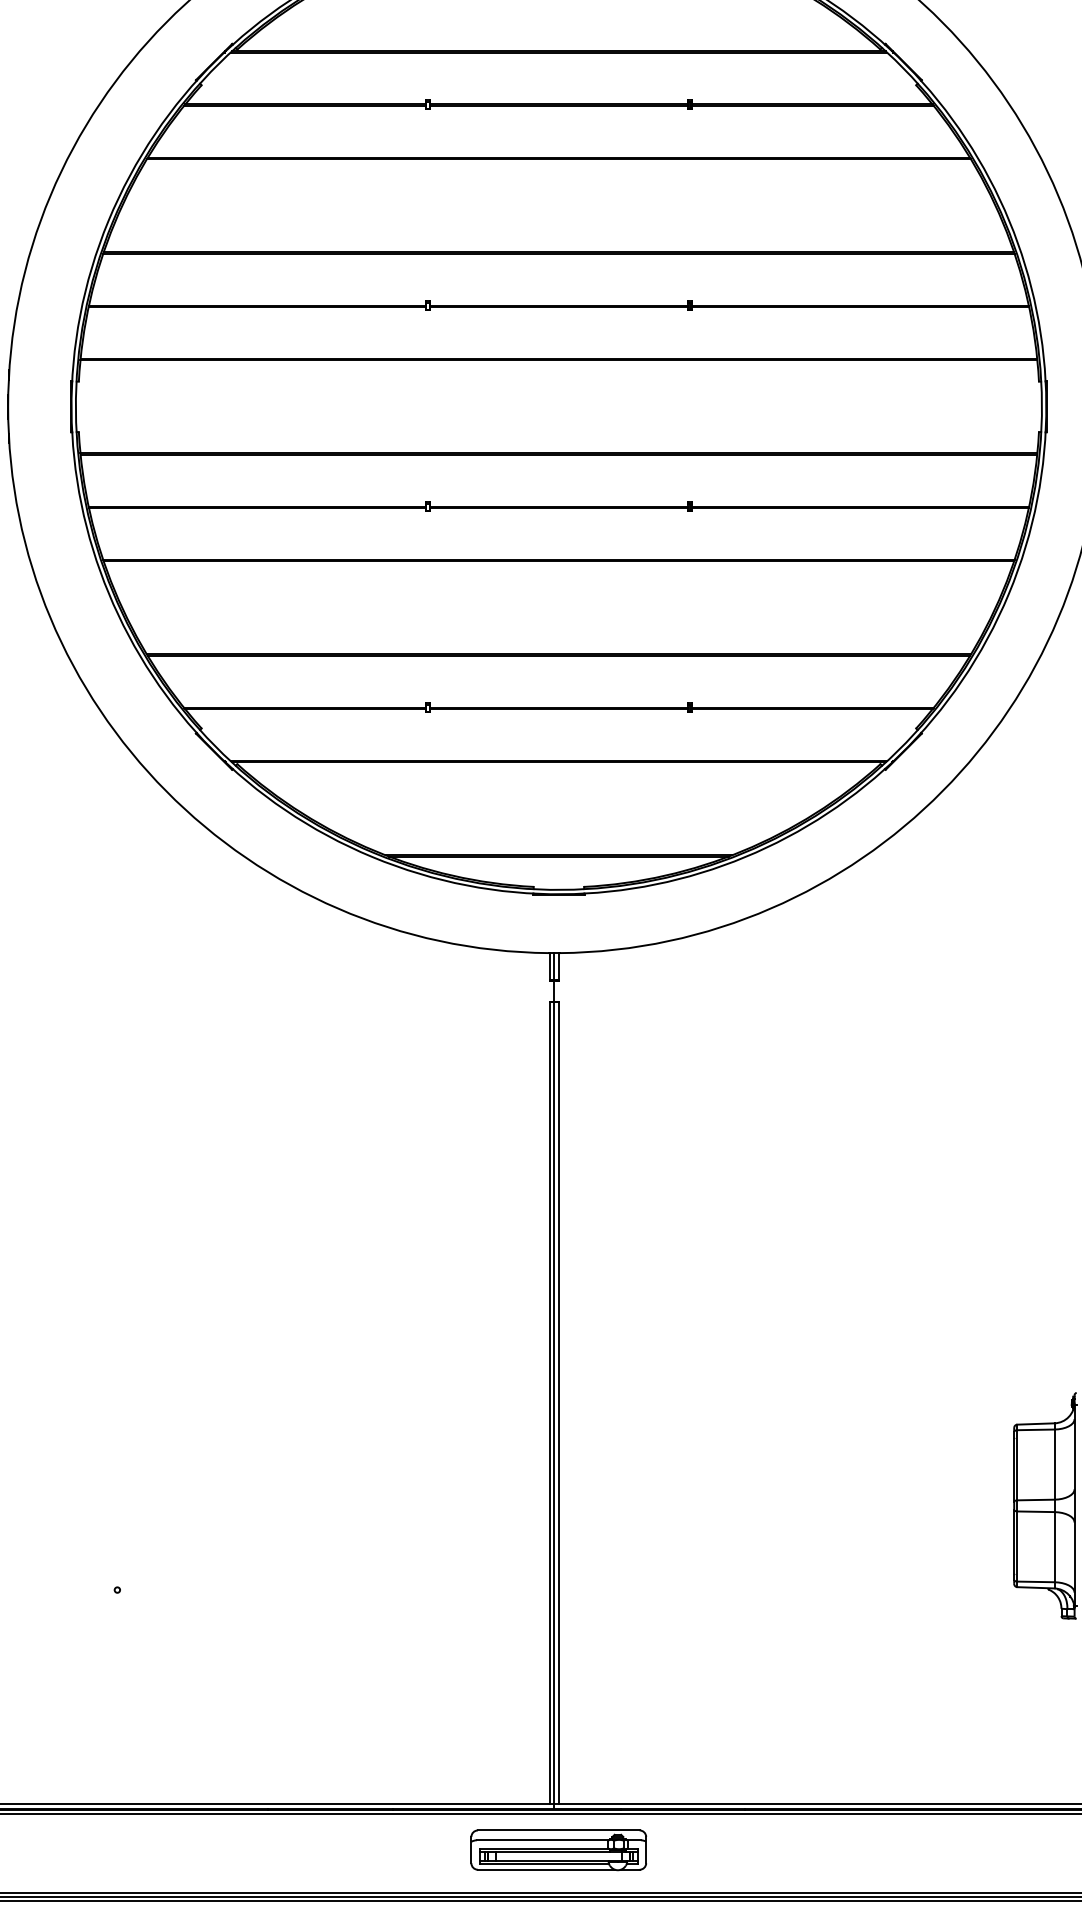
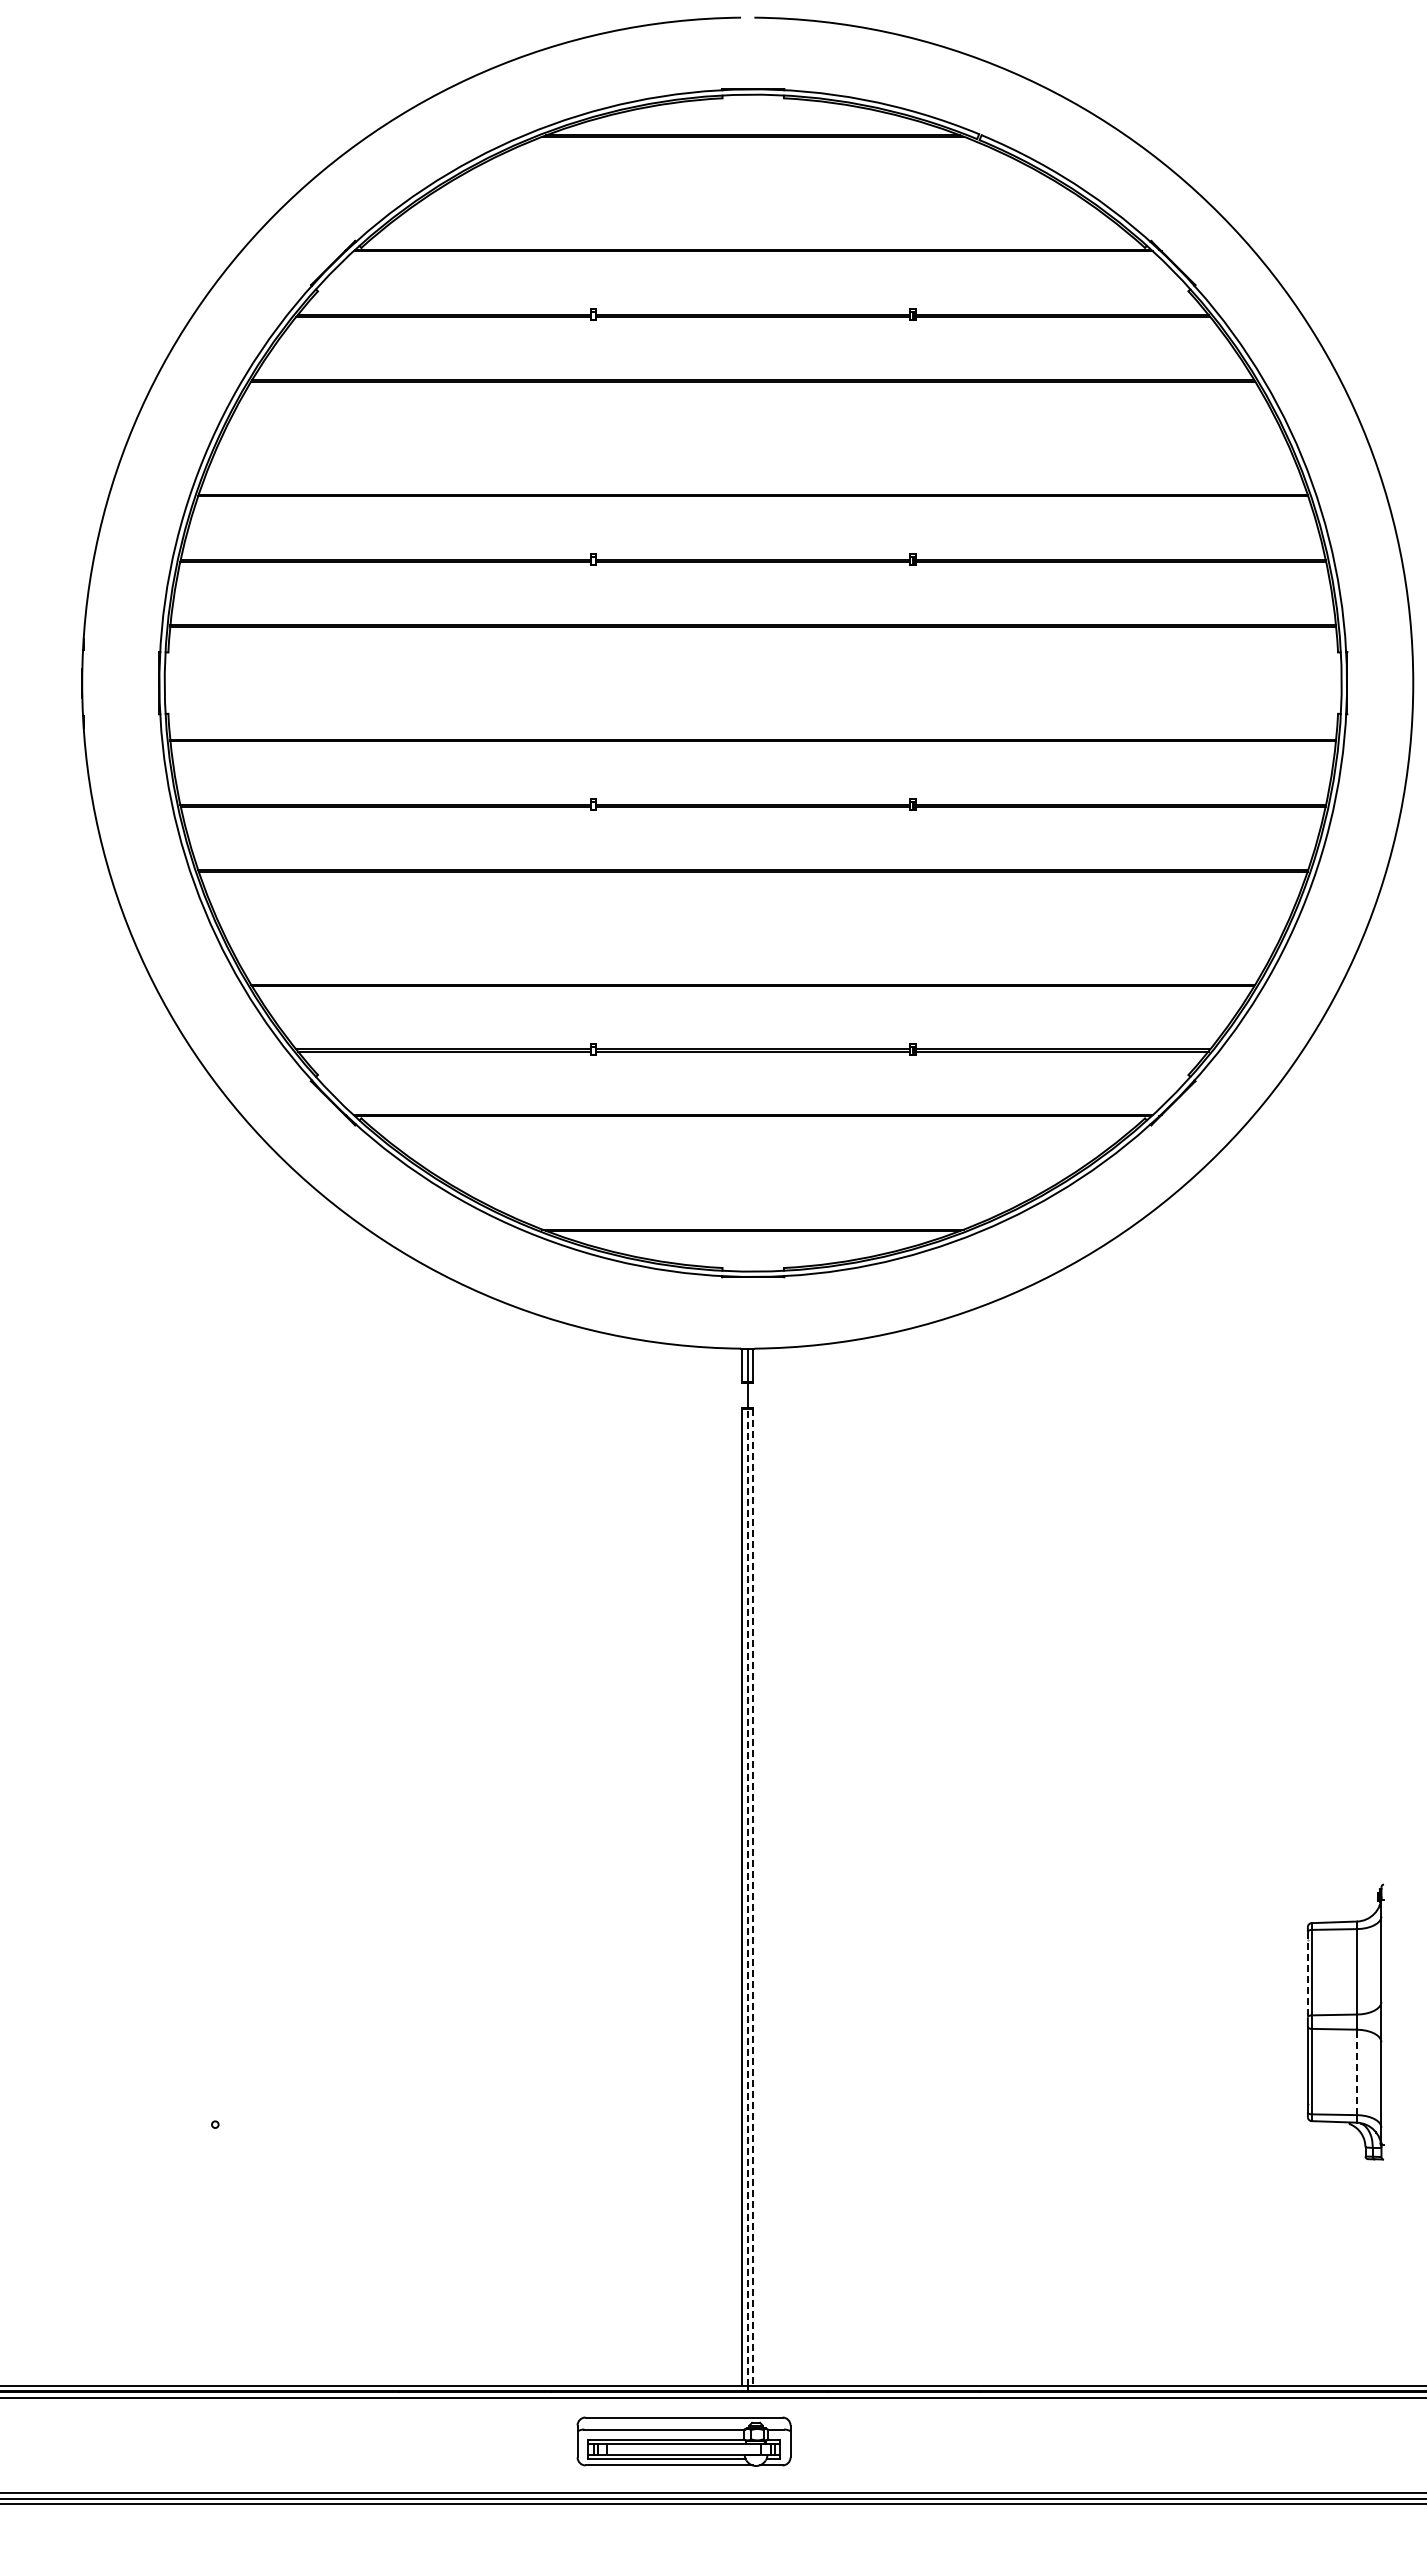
line: (554, 1402) -> (747, 1896), solid -> dashed
line: (559, 1403) -> (753, 1897), solid -> dashed
line: (1013, 1466) -> (1307, 1974), solid -> dashed
line: (1054, 1547) -> (1357, 2072), solid -> dashed
part: (558, 1850) -> (683, 2441), moved

